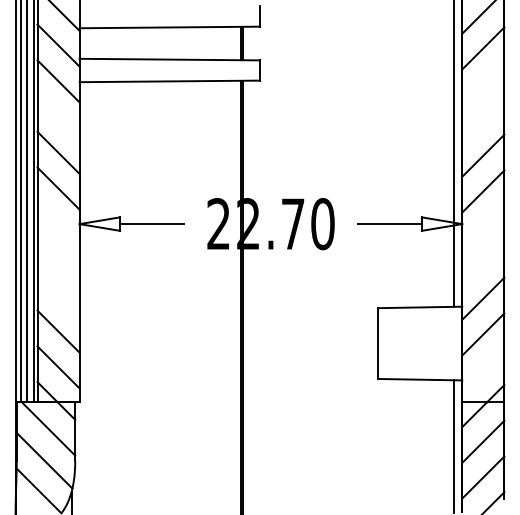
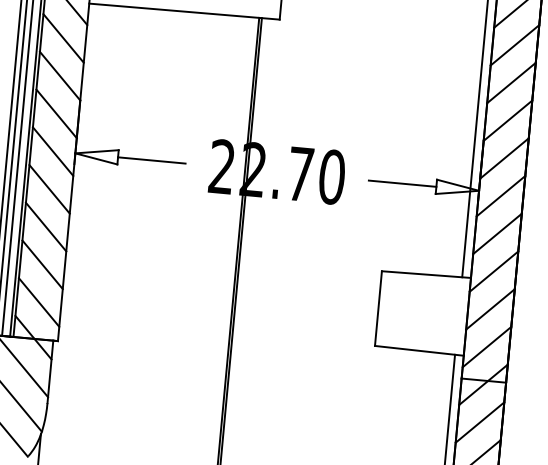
line: (483, 84) -> (515, 45), added
line: (58, 117) -> (63, 38), added
line: (483, 119) -> (511, 82), added
line: (58, 224) -> (53, 151), added
line: (483, 227) -> (501, 196), added
line: (58, 260) -> (49, 189), added
line: (483, 262) -> (497, 233), added
line: (58, 295) -> (46, 226), added
line: (483, 370) -> (487, 347), added

